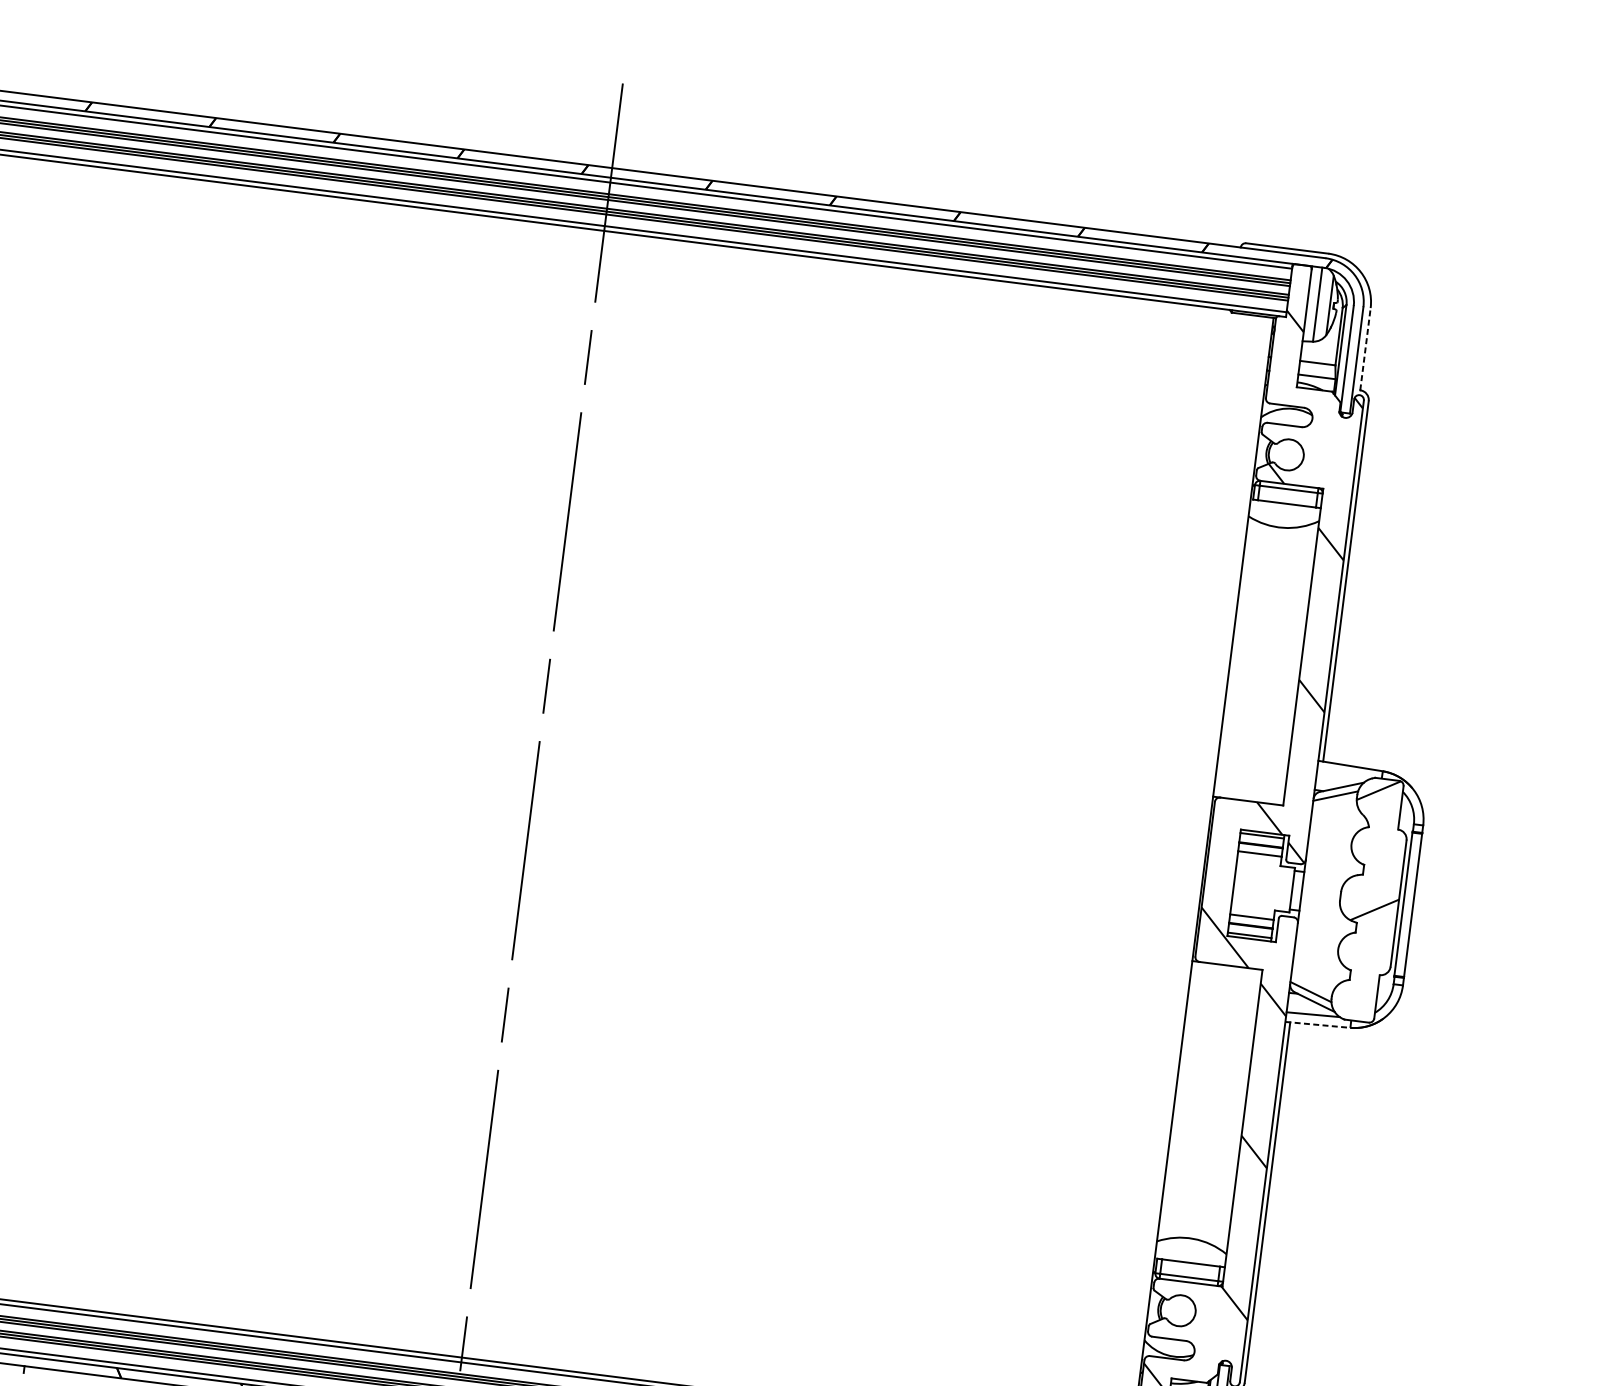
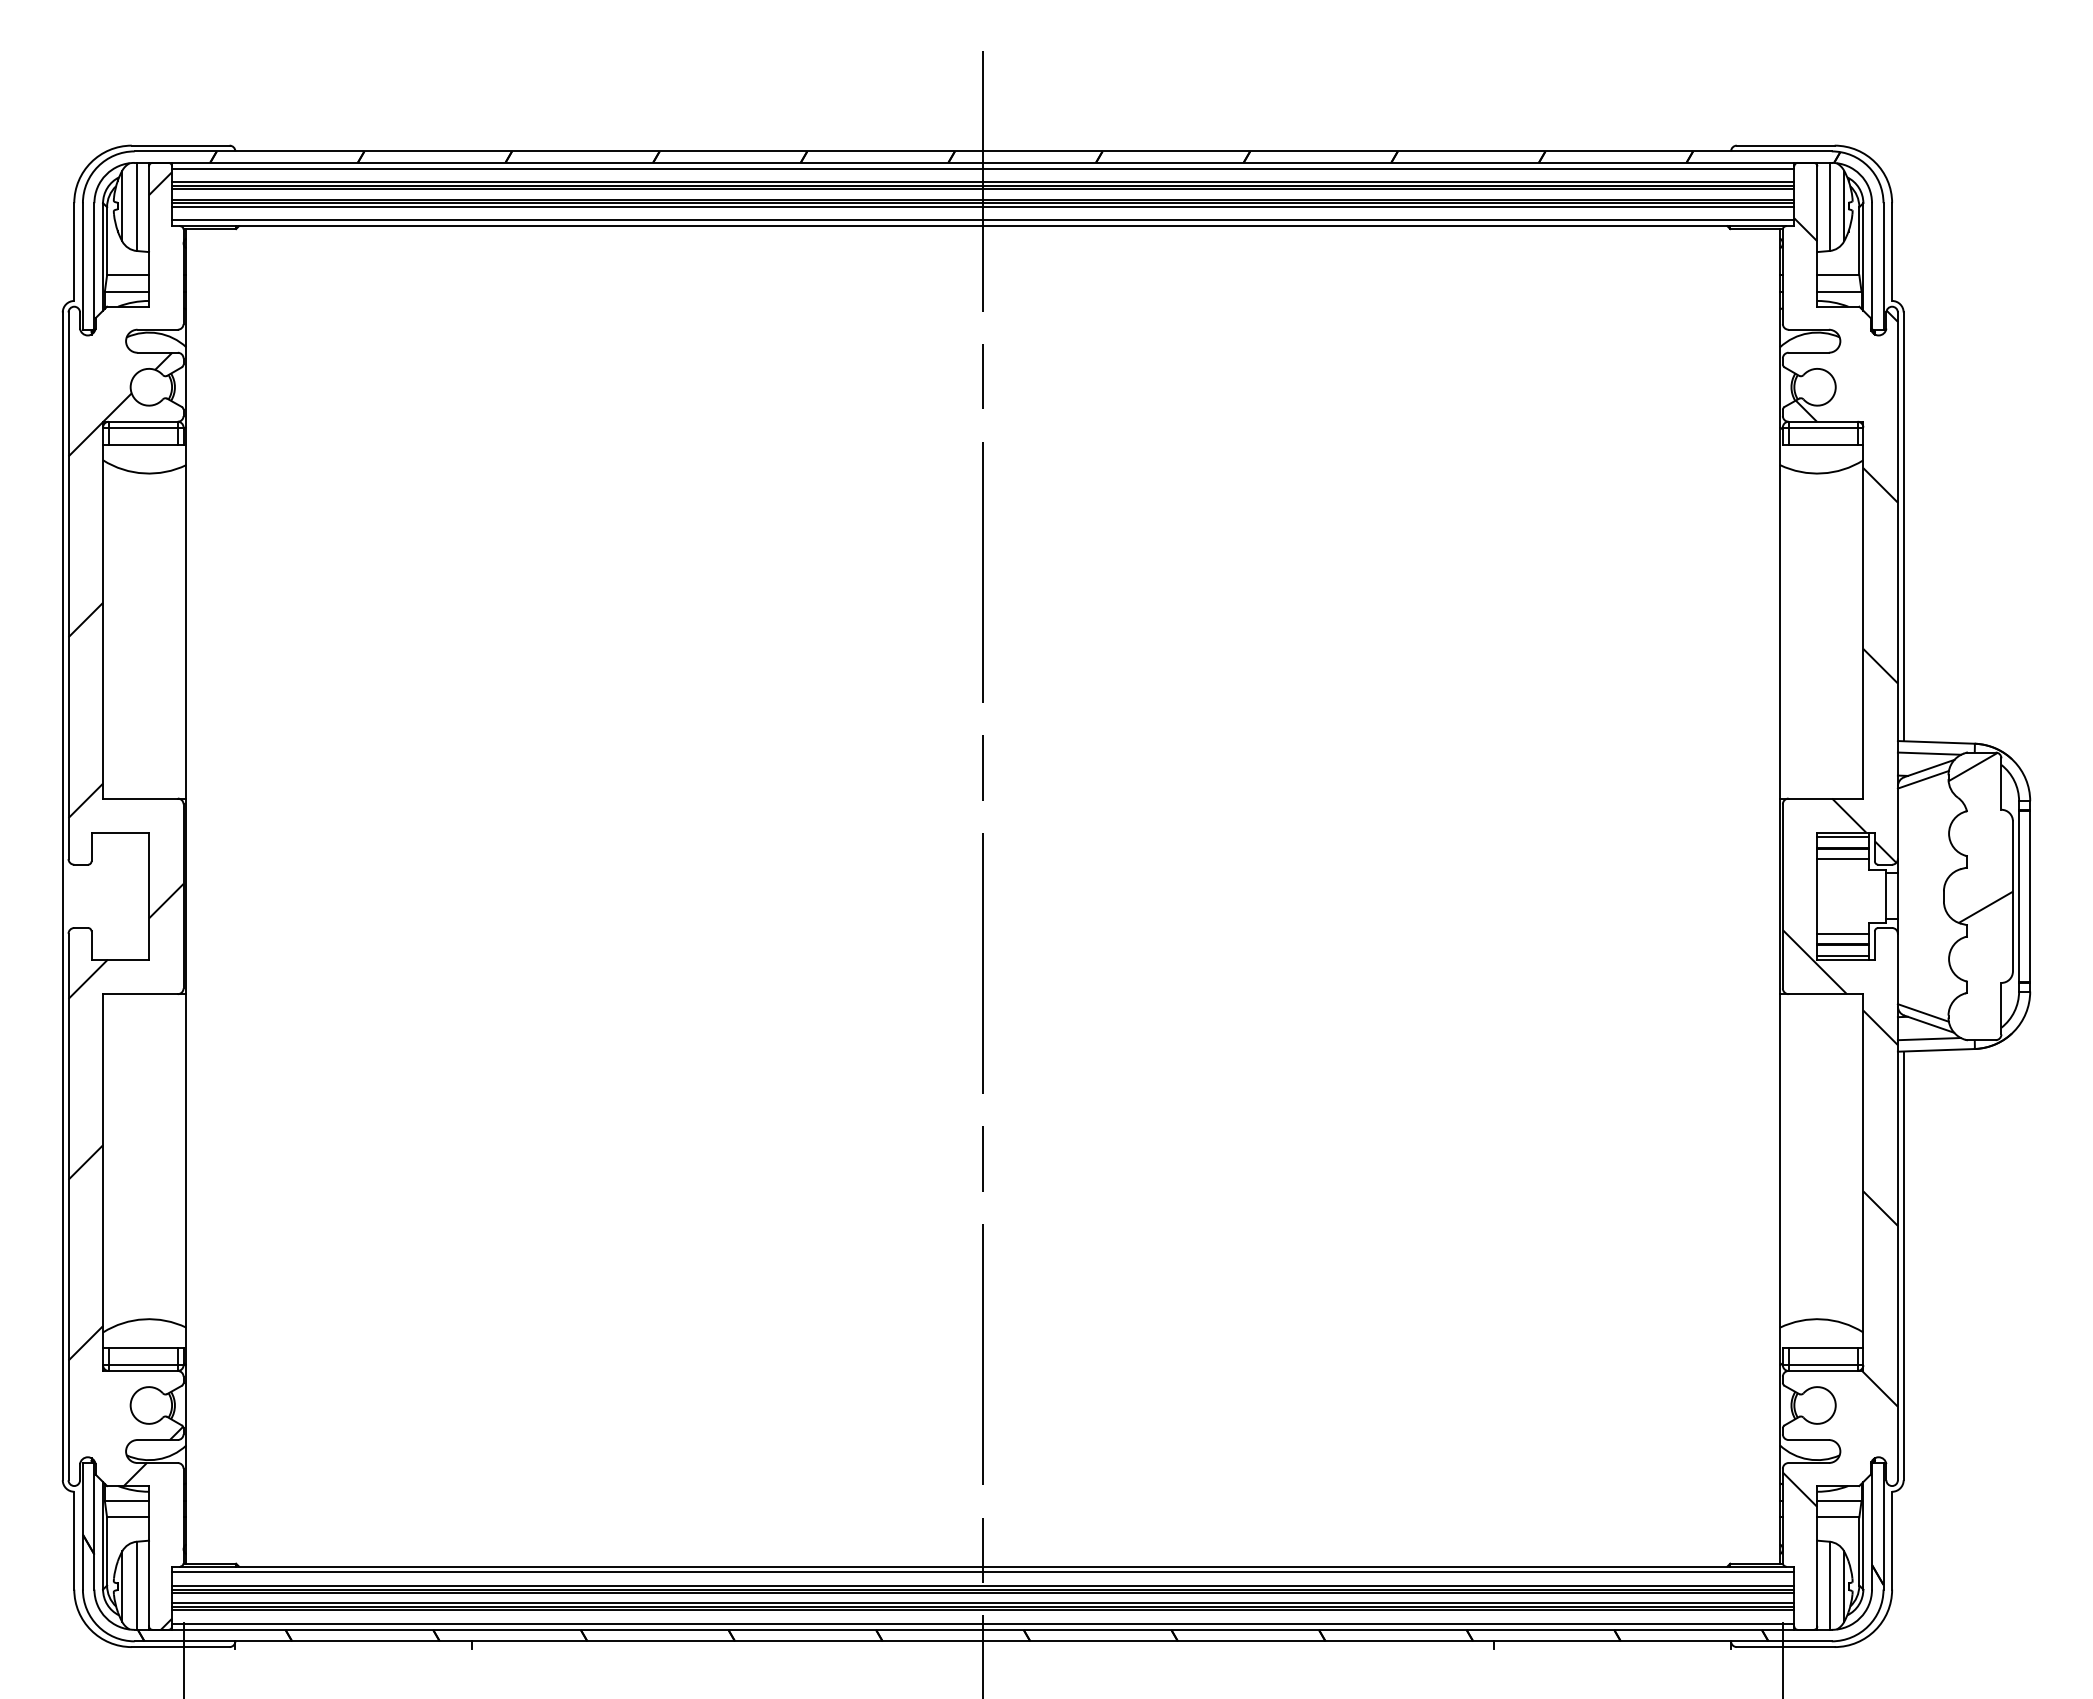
line: (1365, 349) -> (1892, 252), dashed -> solid
line: (1343, 774) -> (1929, 753), added
line: (1317, 1025) -> (1936, 1050), dashed -> solid

